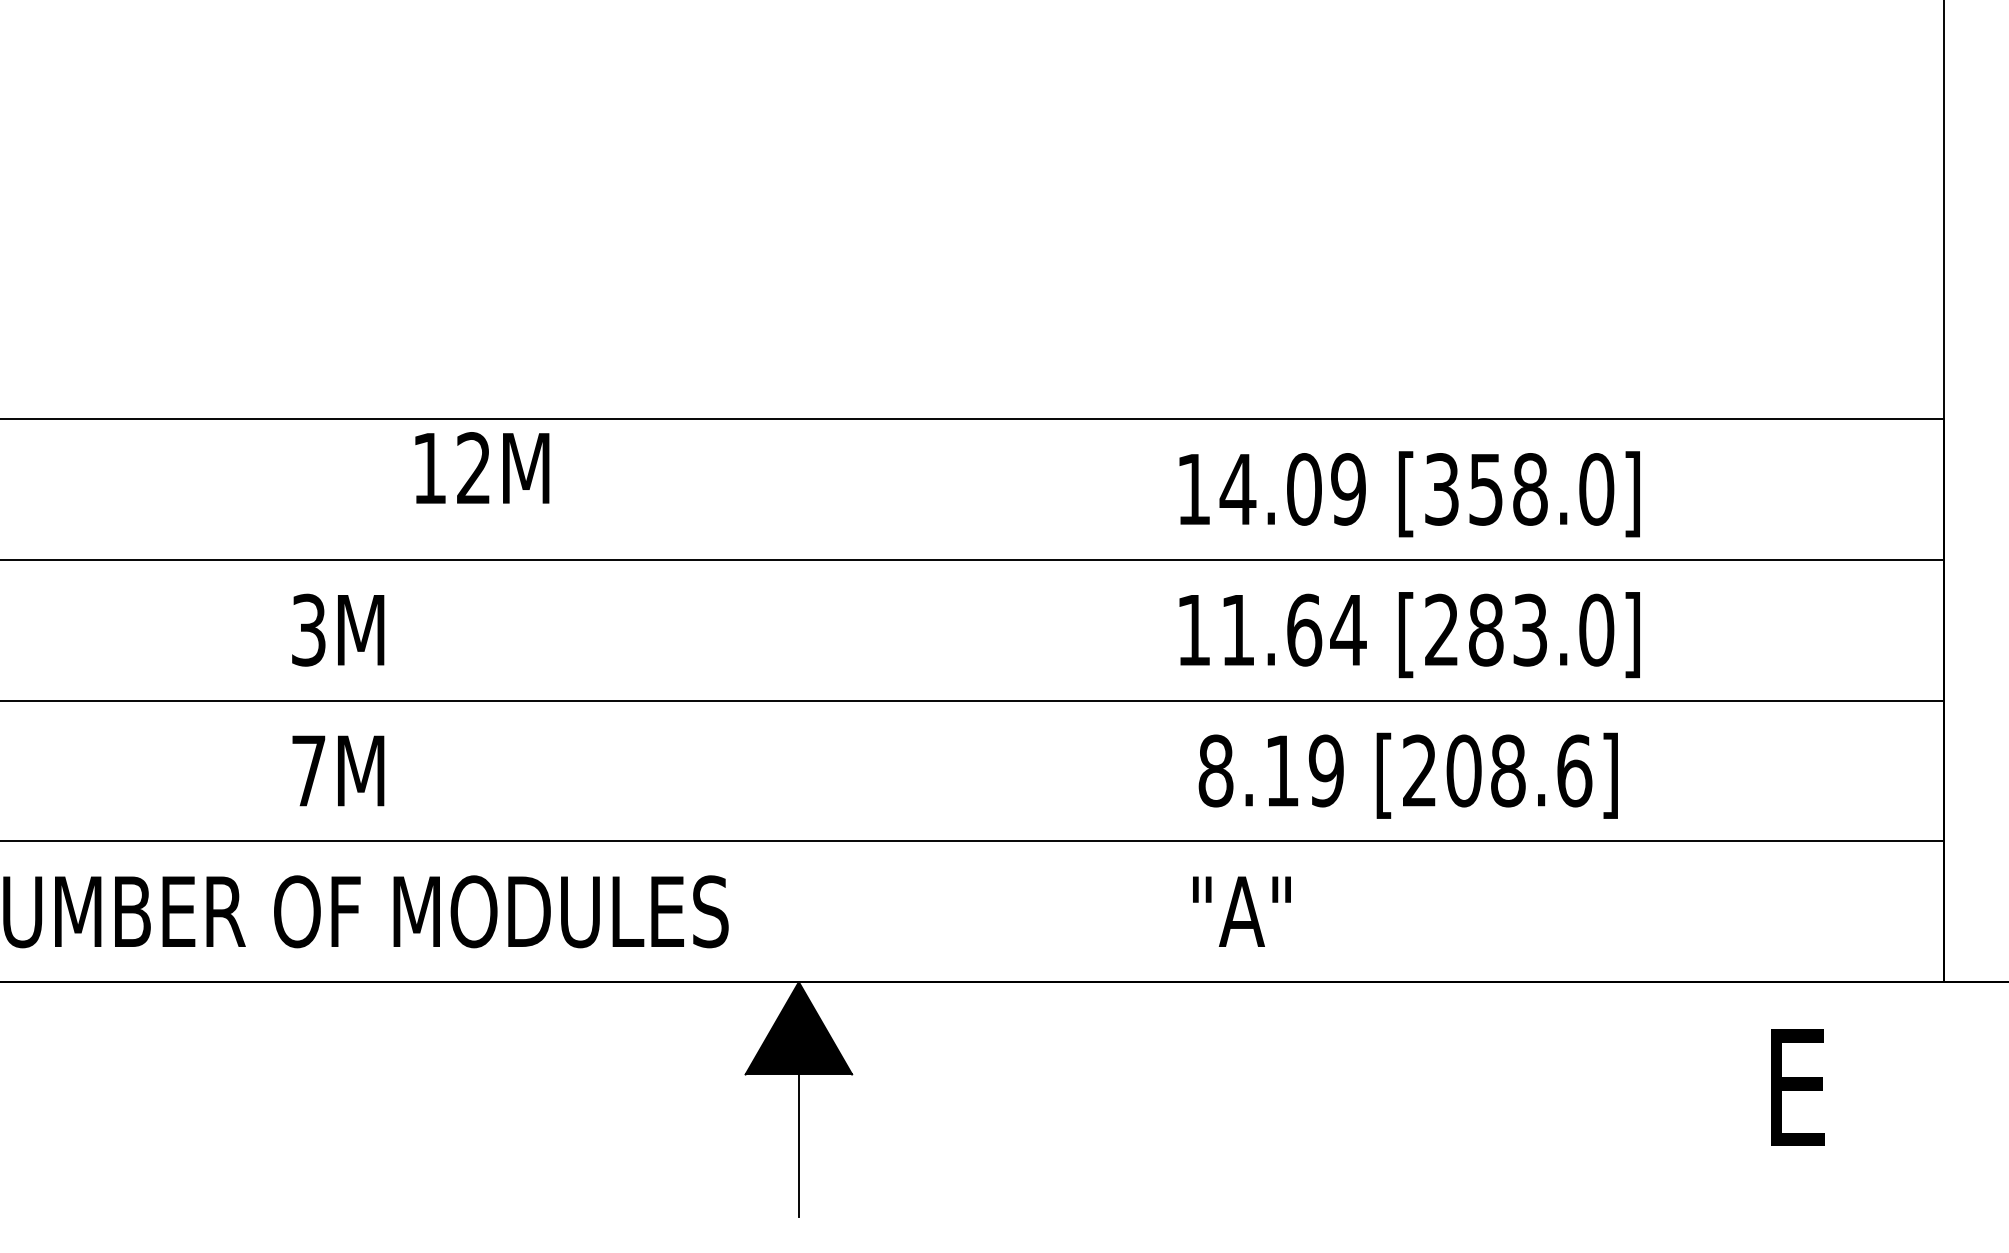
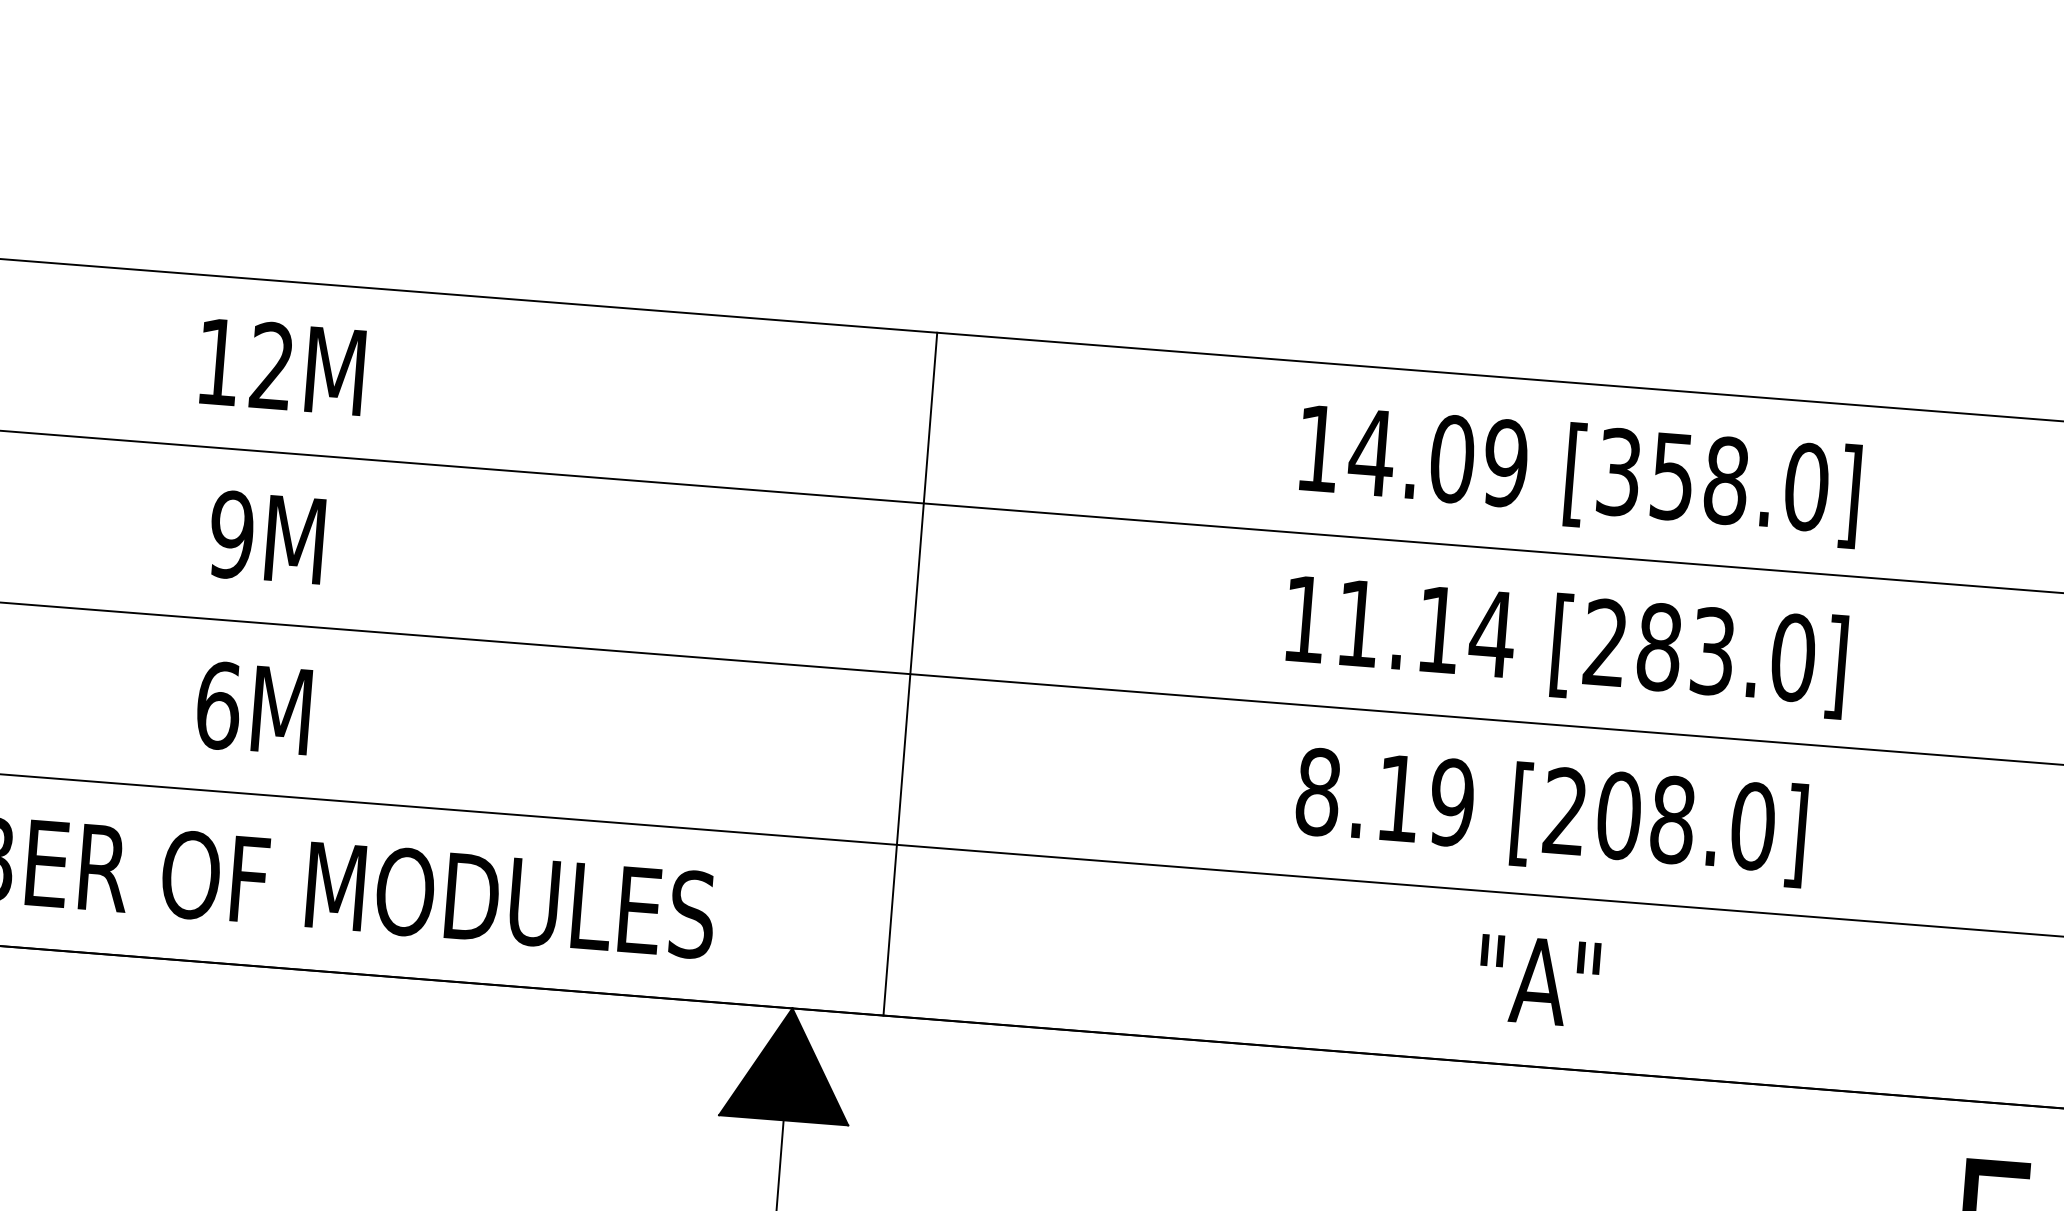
text: (482, 467) -> (282, 365), moved
text: (308, 629) -> (231, 533), 3M -> 9M
text: (1304, 629) -> (1439, 629), 11.64 -> 11.14
line: (873, 700) -> (909, 673), added
text: (308, 770) -> (218, 704), 7M -> 6M
text: (1574, 770) -> (1753, 825), [208.6] -> [208.0]
text: (1241, 911) -> (1538, 980), moved

